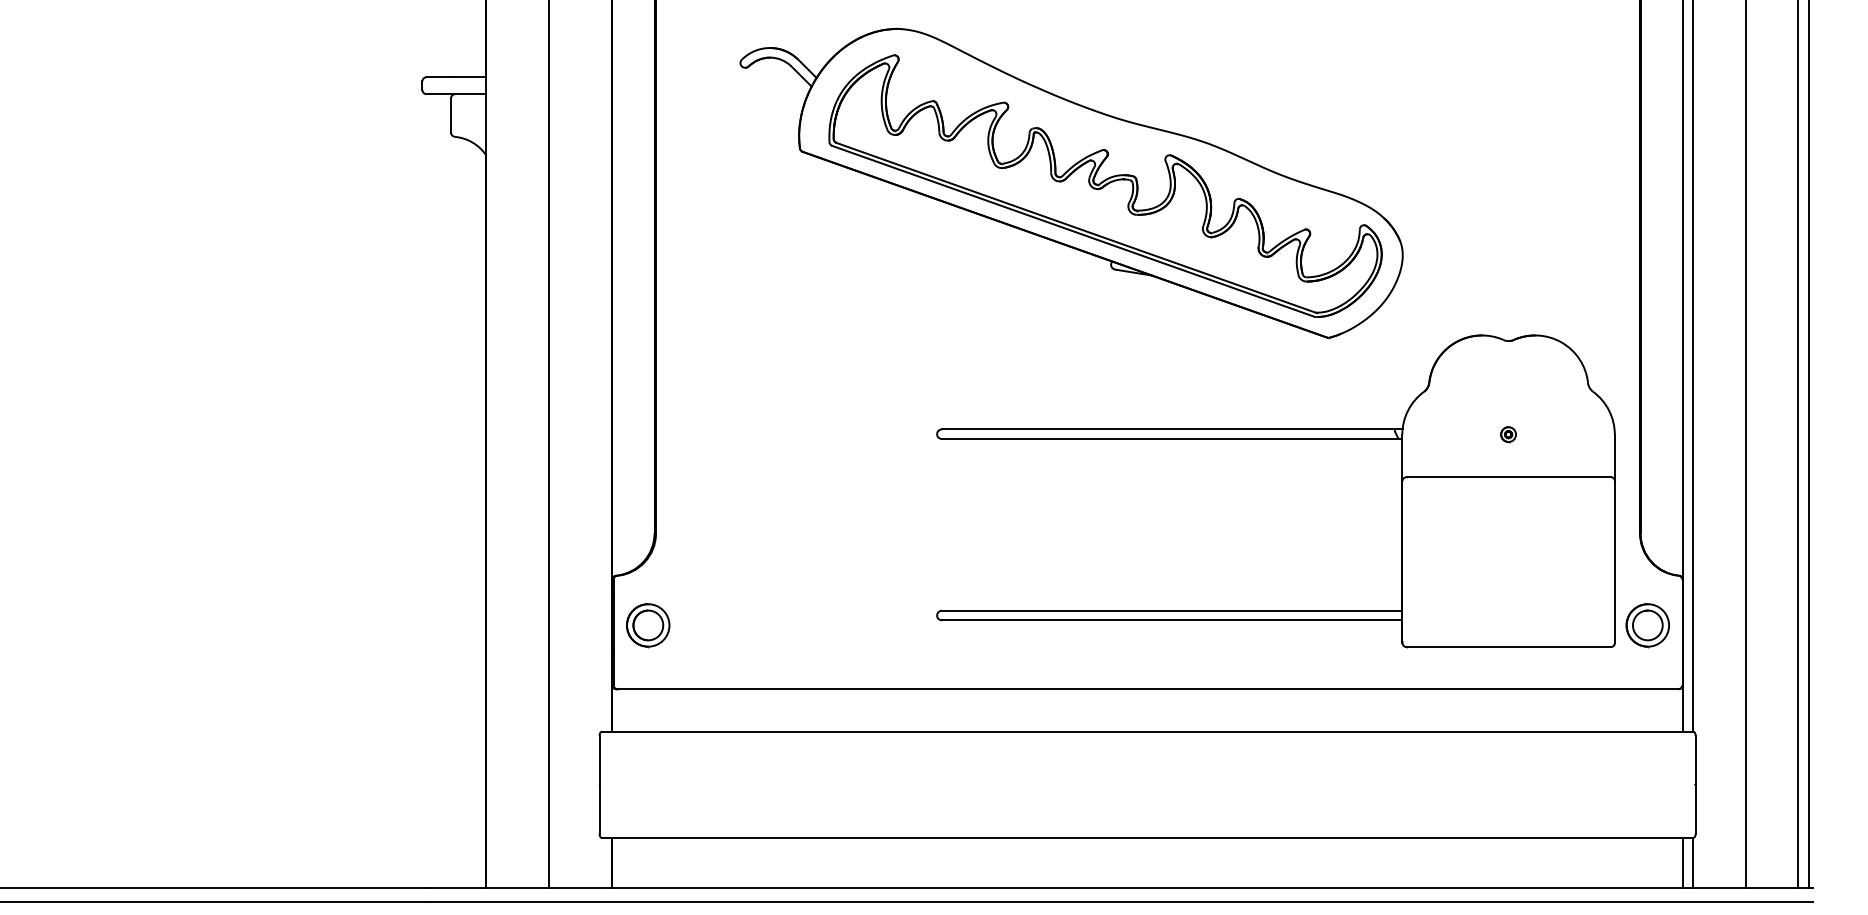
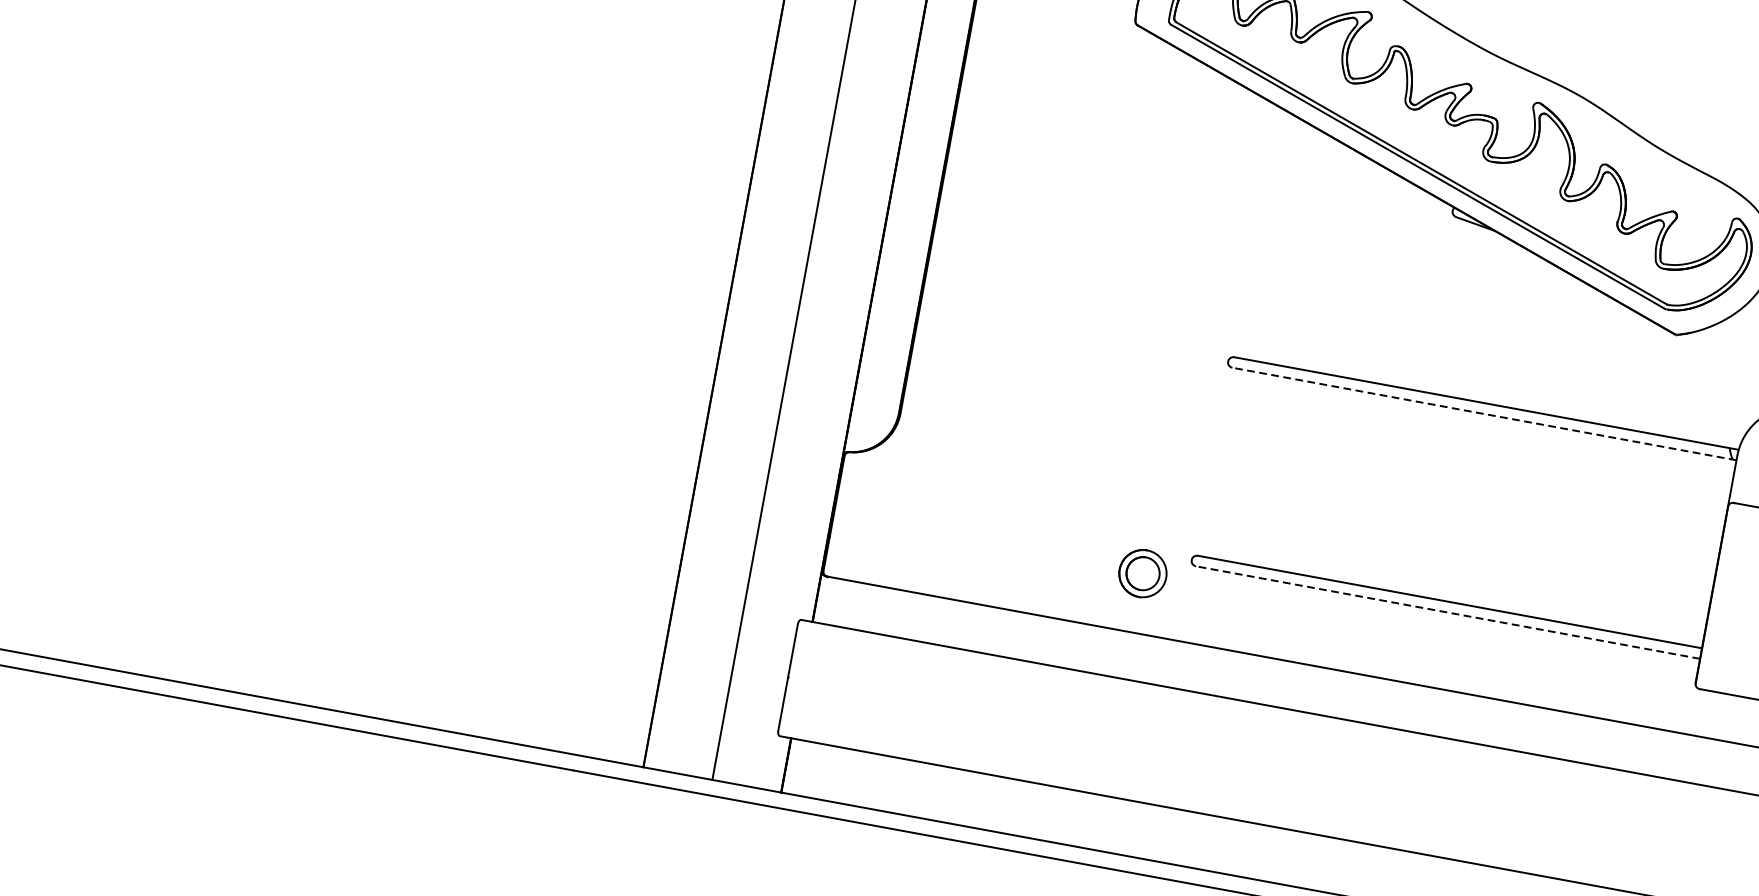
line: (1171, 439) -> (1483, 414), solid -> dashed
line: (1171, 620) -> (1447, 612), solid -> dashed
part: (648, 625) -> (1143, 573), moved

